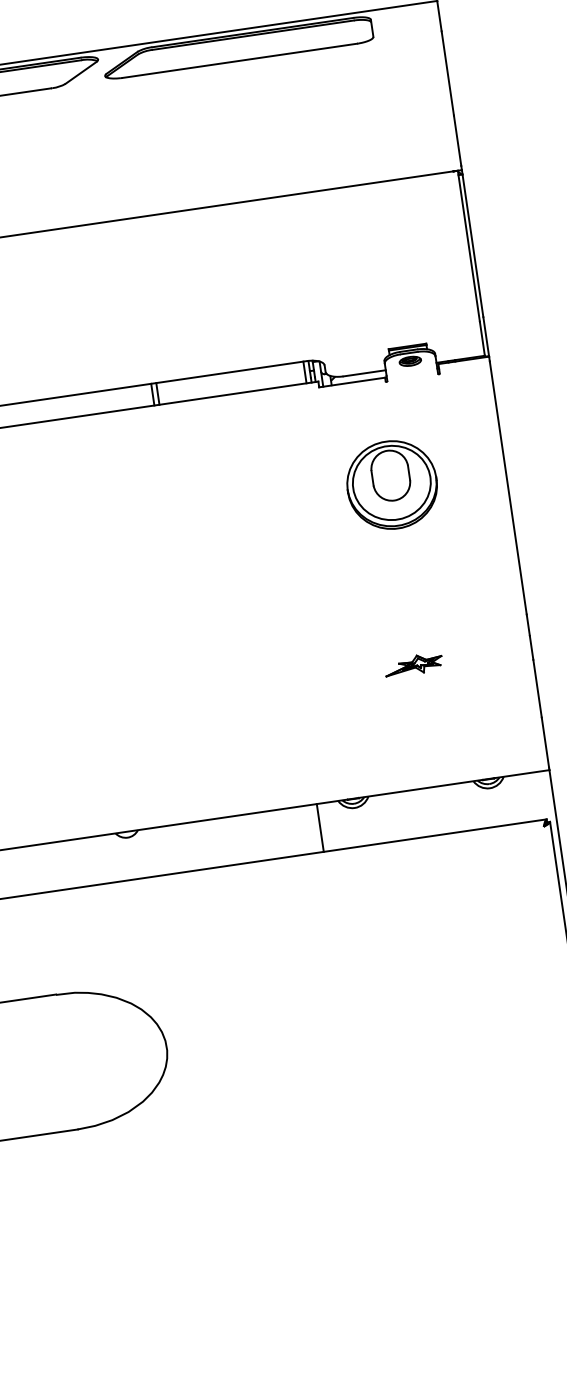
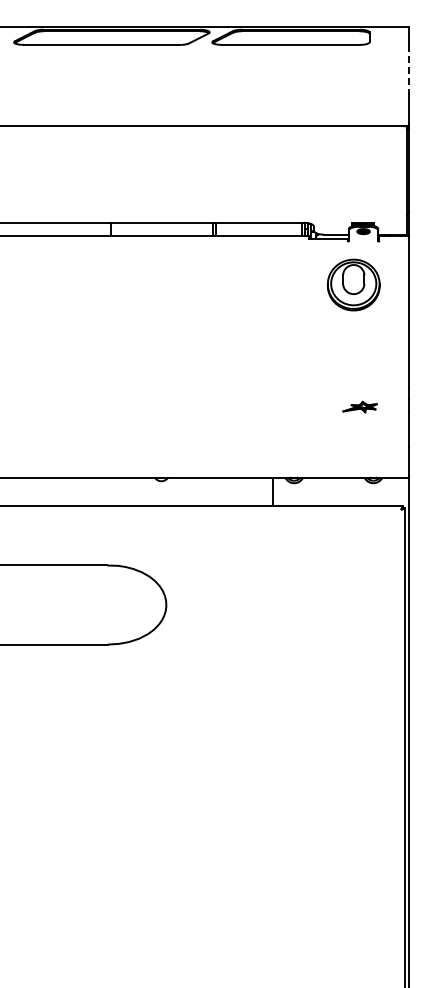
line: (448, 73) -> (409, 69), solid -> dashed
part: (391, 484) -> (353, 284), moved
part: (412, 664) -> (359, 406), moved

